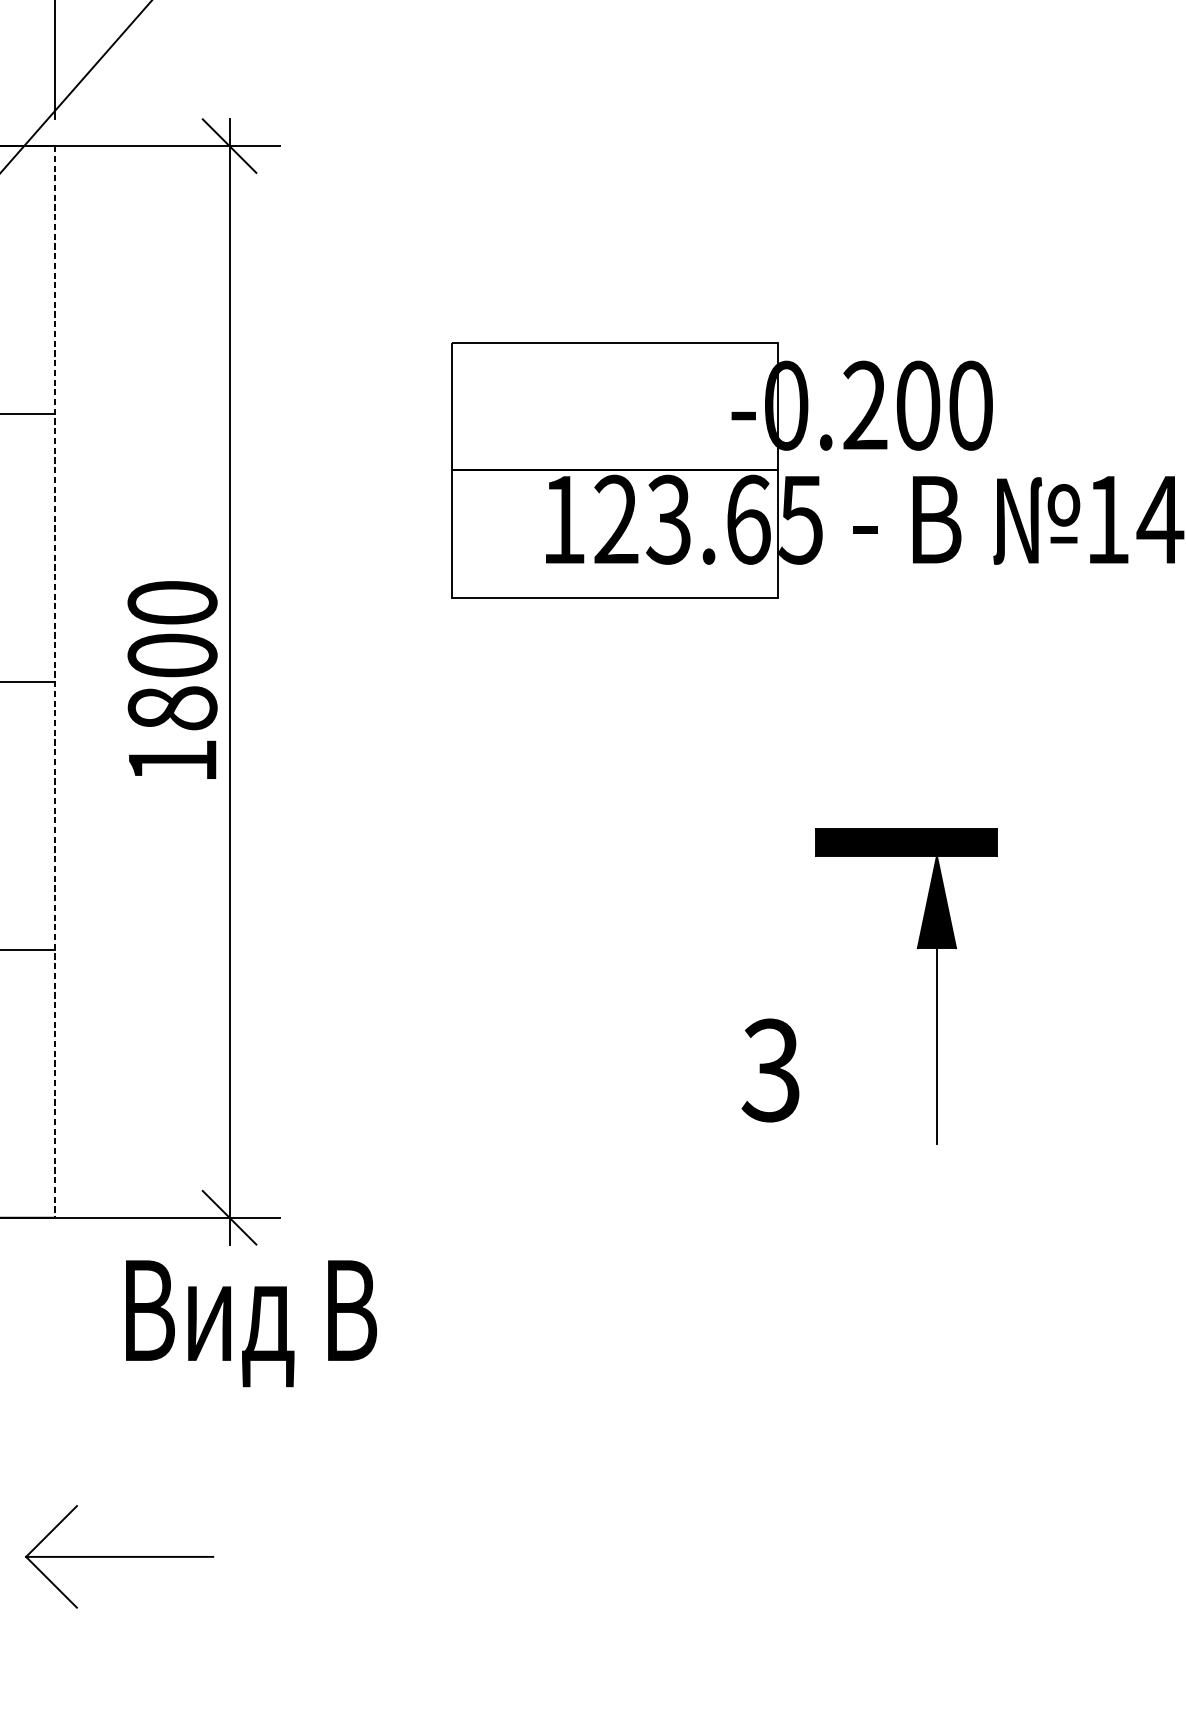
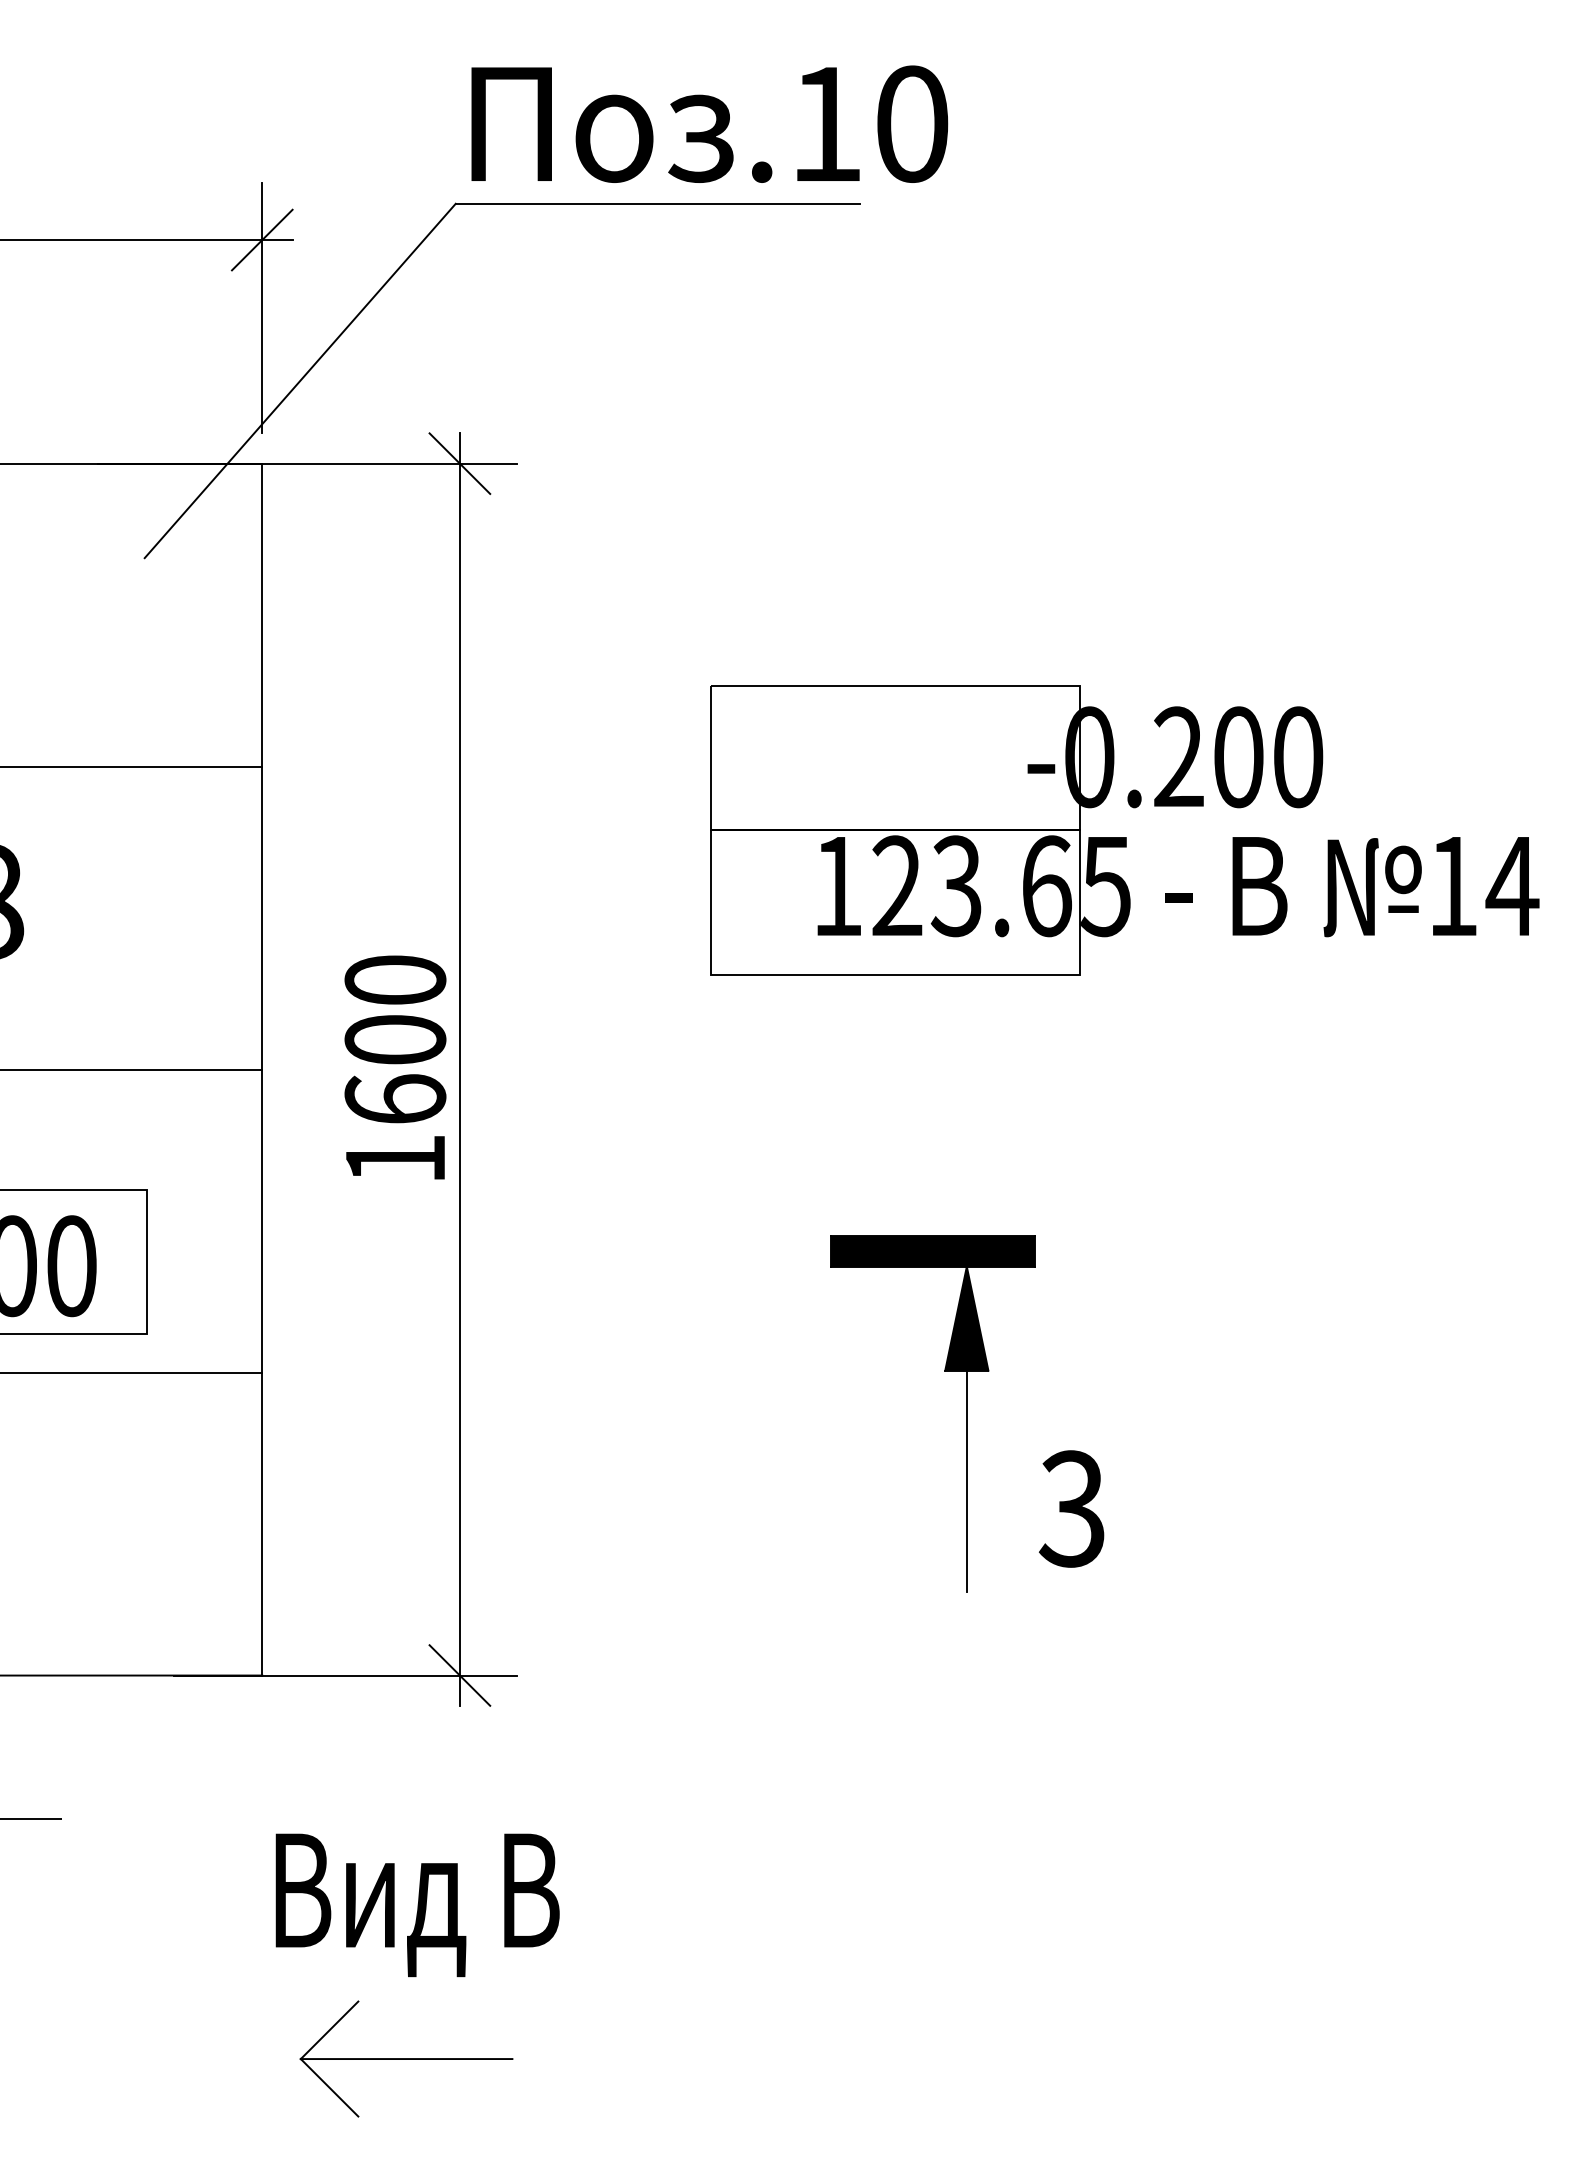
line: (55, 681) -> (262, 1069), dashed -> solid
text: (172, 708) -> (395, 1099), 1800 -> 1600
part: (936, 986) -> (966, 1413), moved
text: (251, 1323) -> (417, 1905), moved
part: (119, 1556) -> (406, 2058), moved

